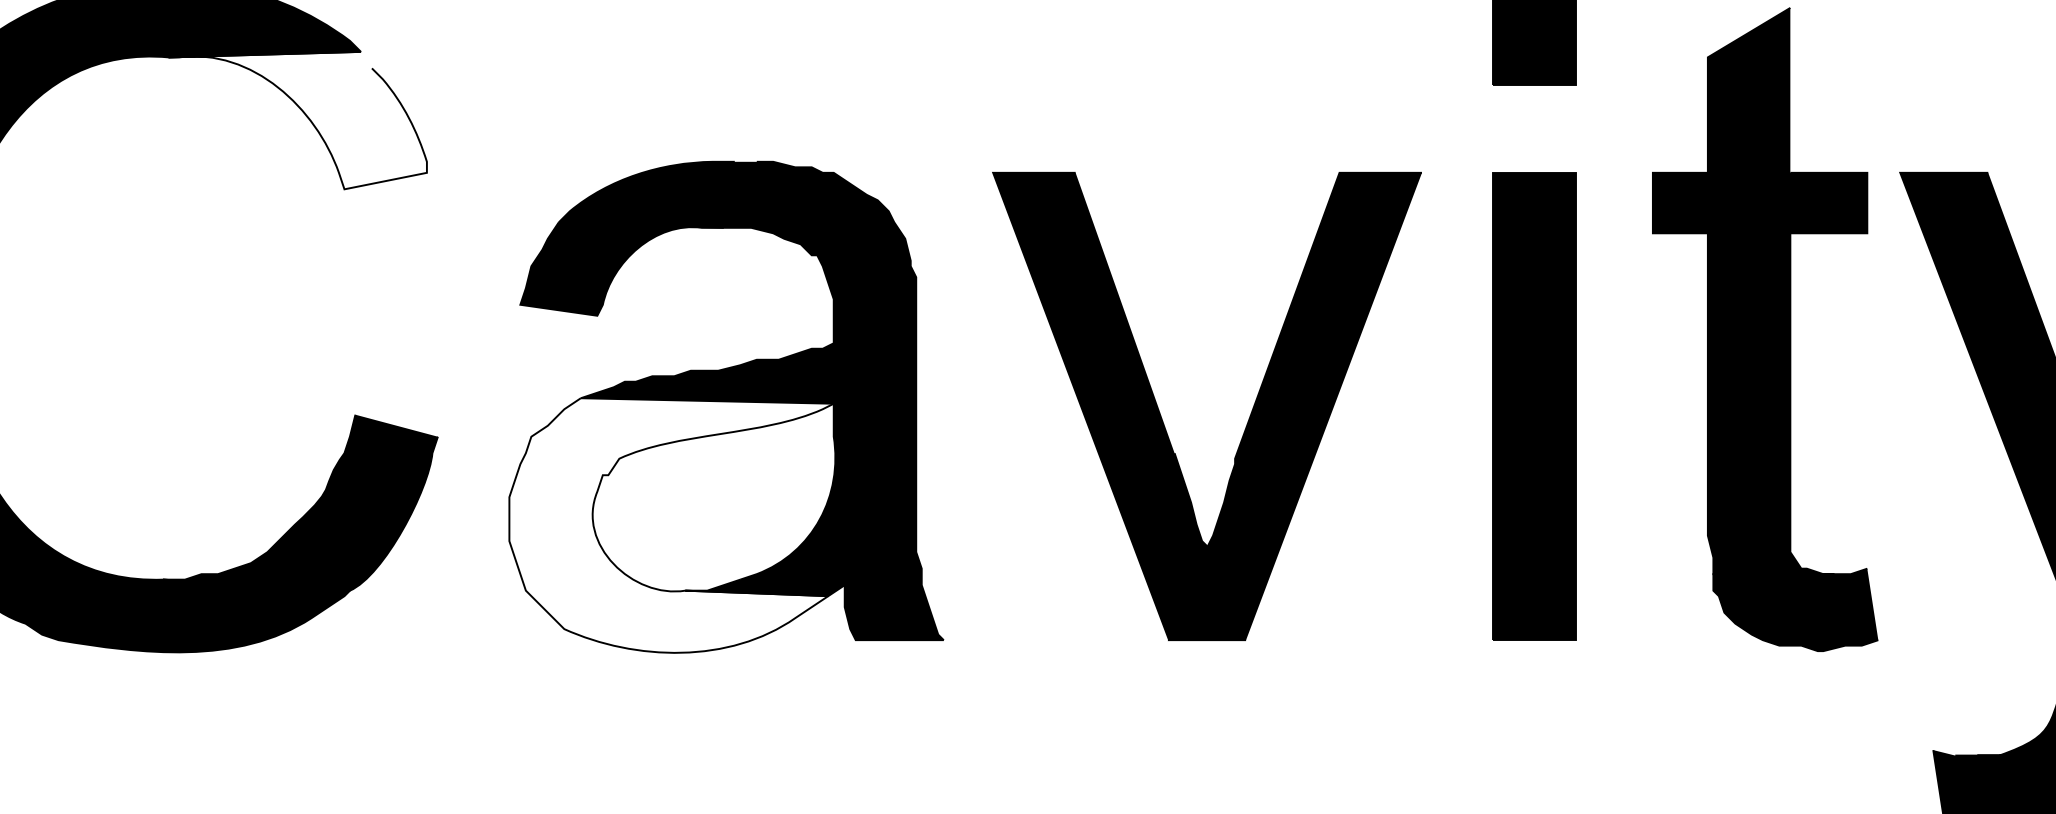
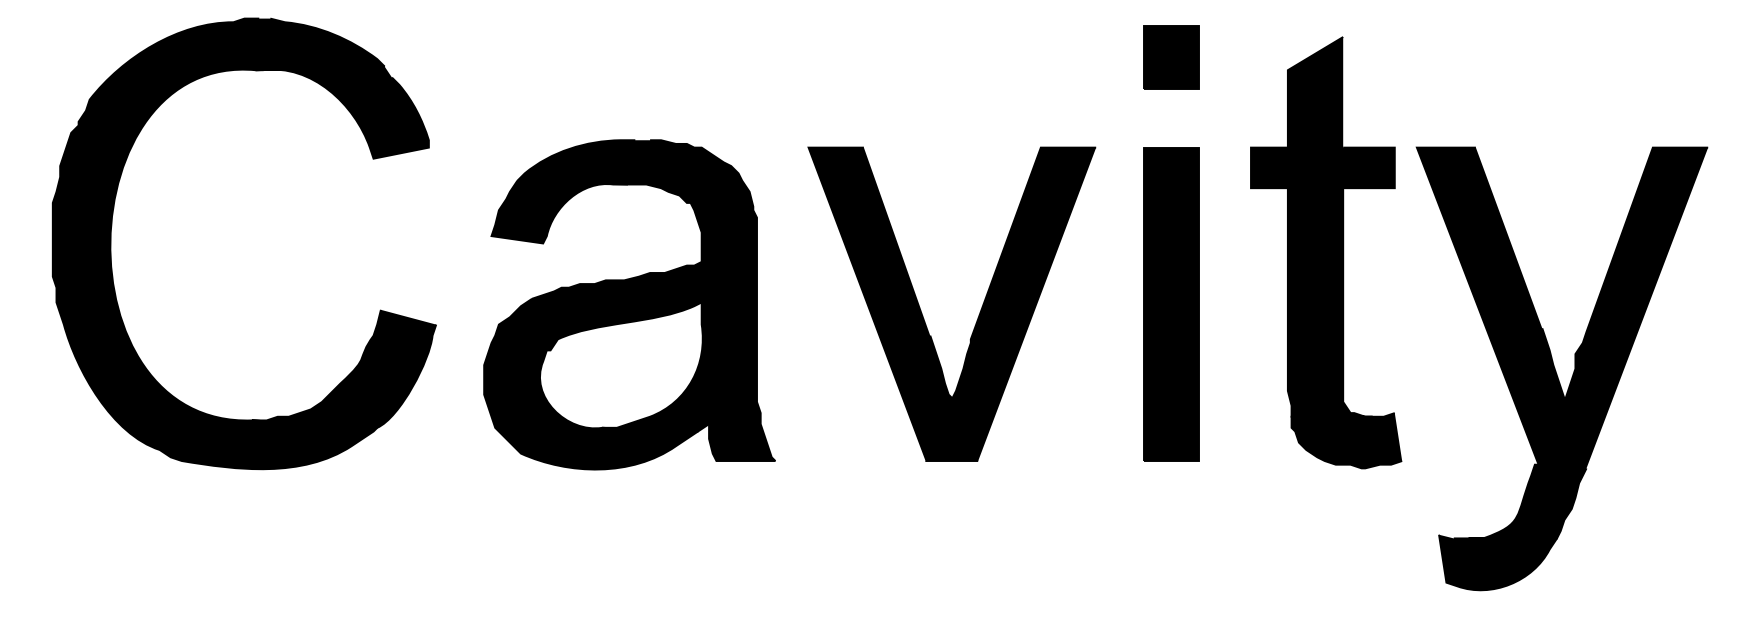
fill: (296, 120) -> (341, 112), added
fill: (670, 524) -> (592, 383), added

